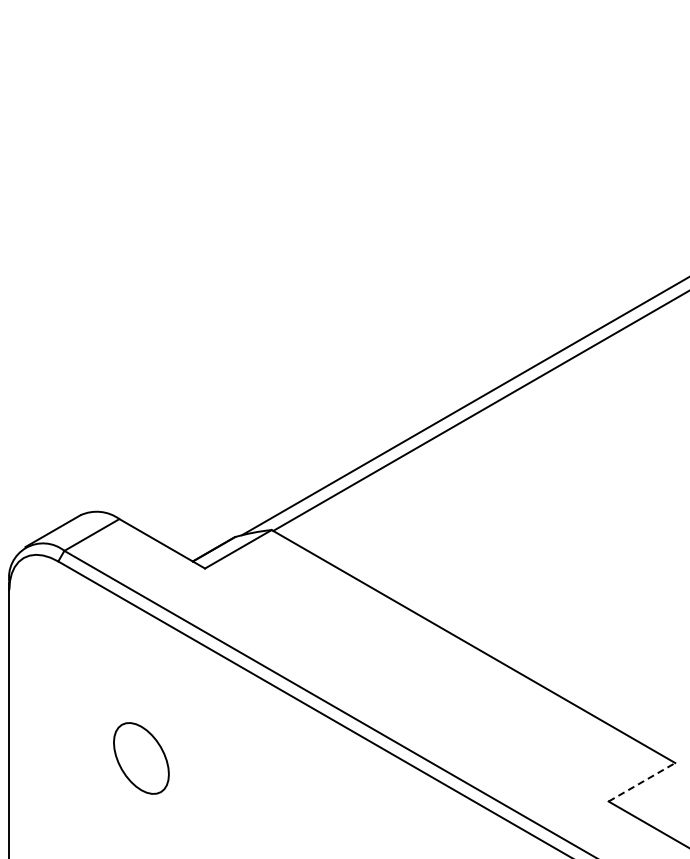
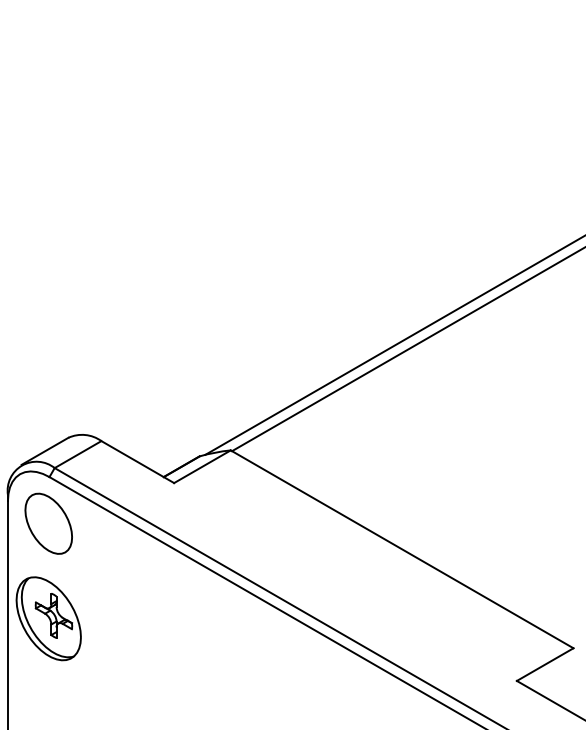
part: (57, 728) -> (48, 618), added
part: (141, 758) -> (48, 523), moved
line: (642, 782) -> (545, 664), dashed -> solid

